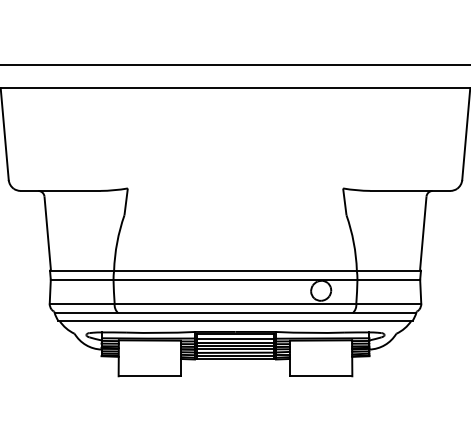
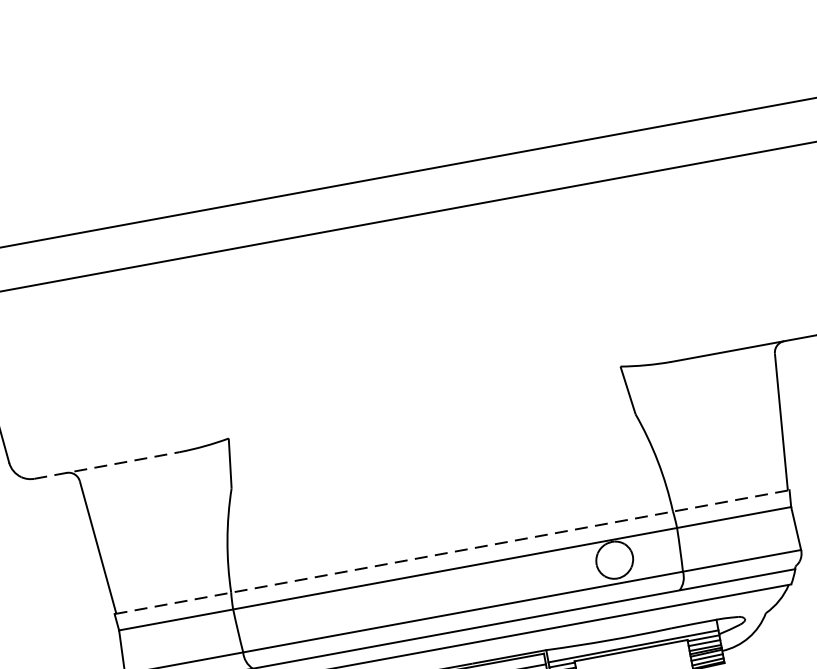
line: (60, 190) -> (106, 464), solid -> dashed
line: (235, 270) -> (452, 551), solid -> dashed

